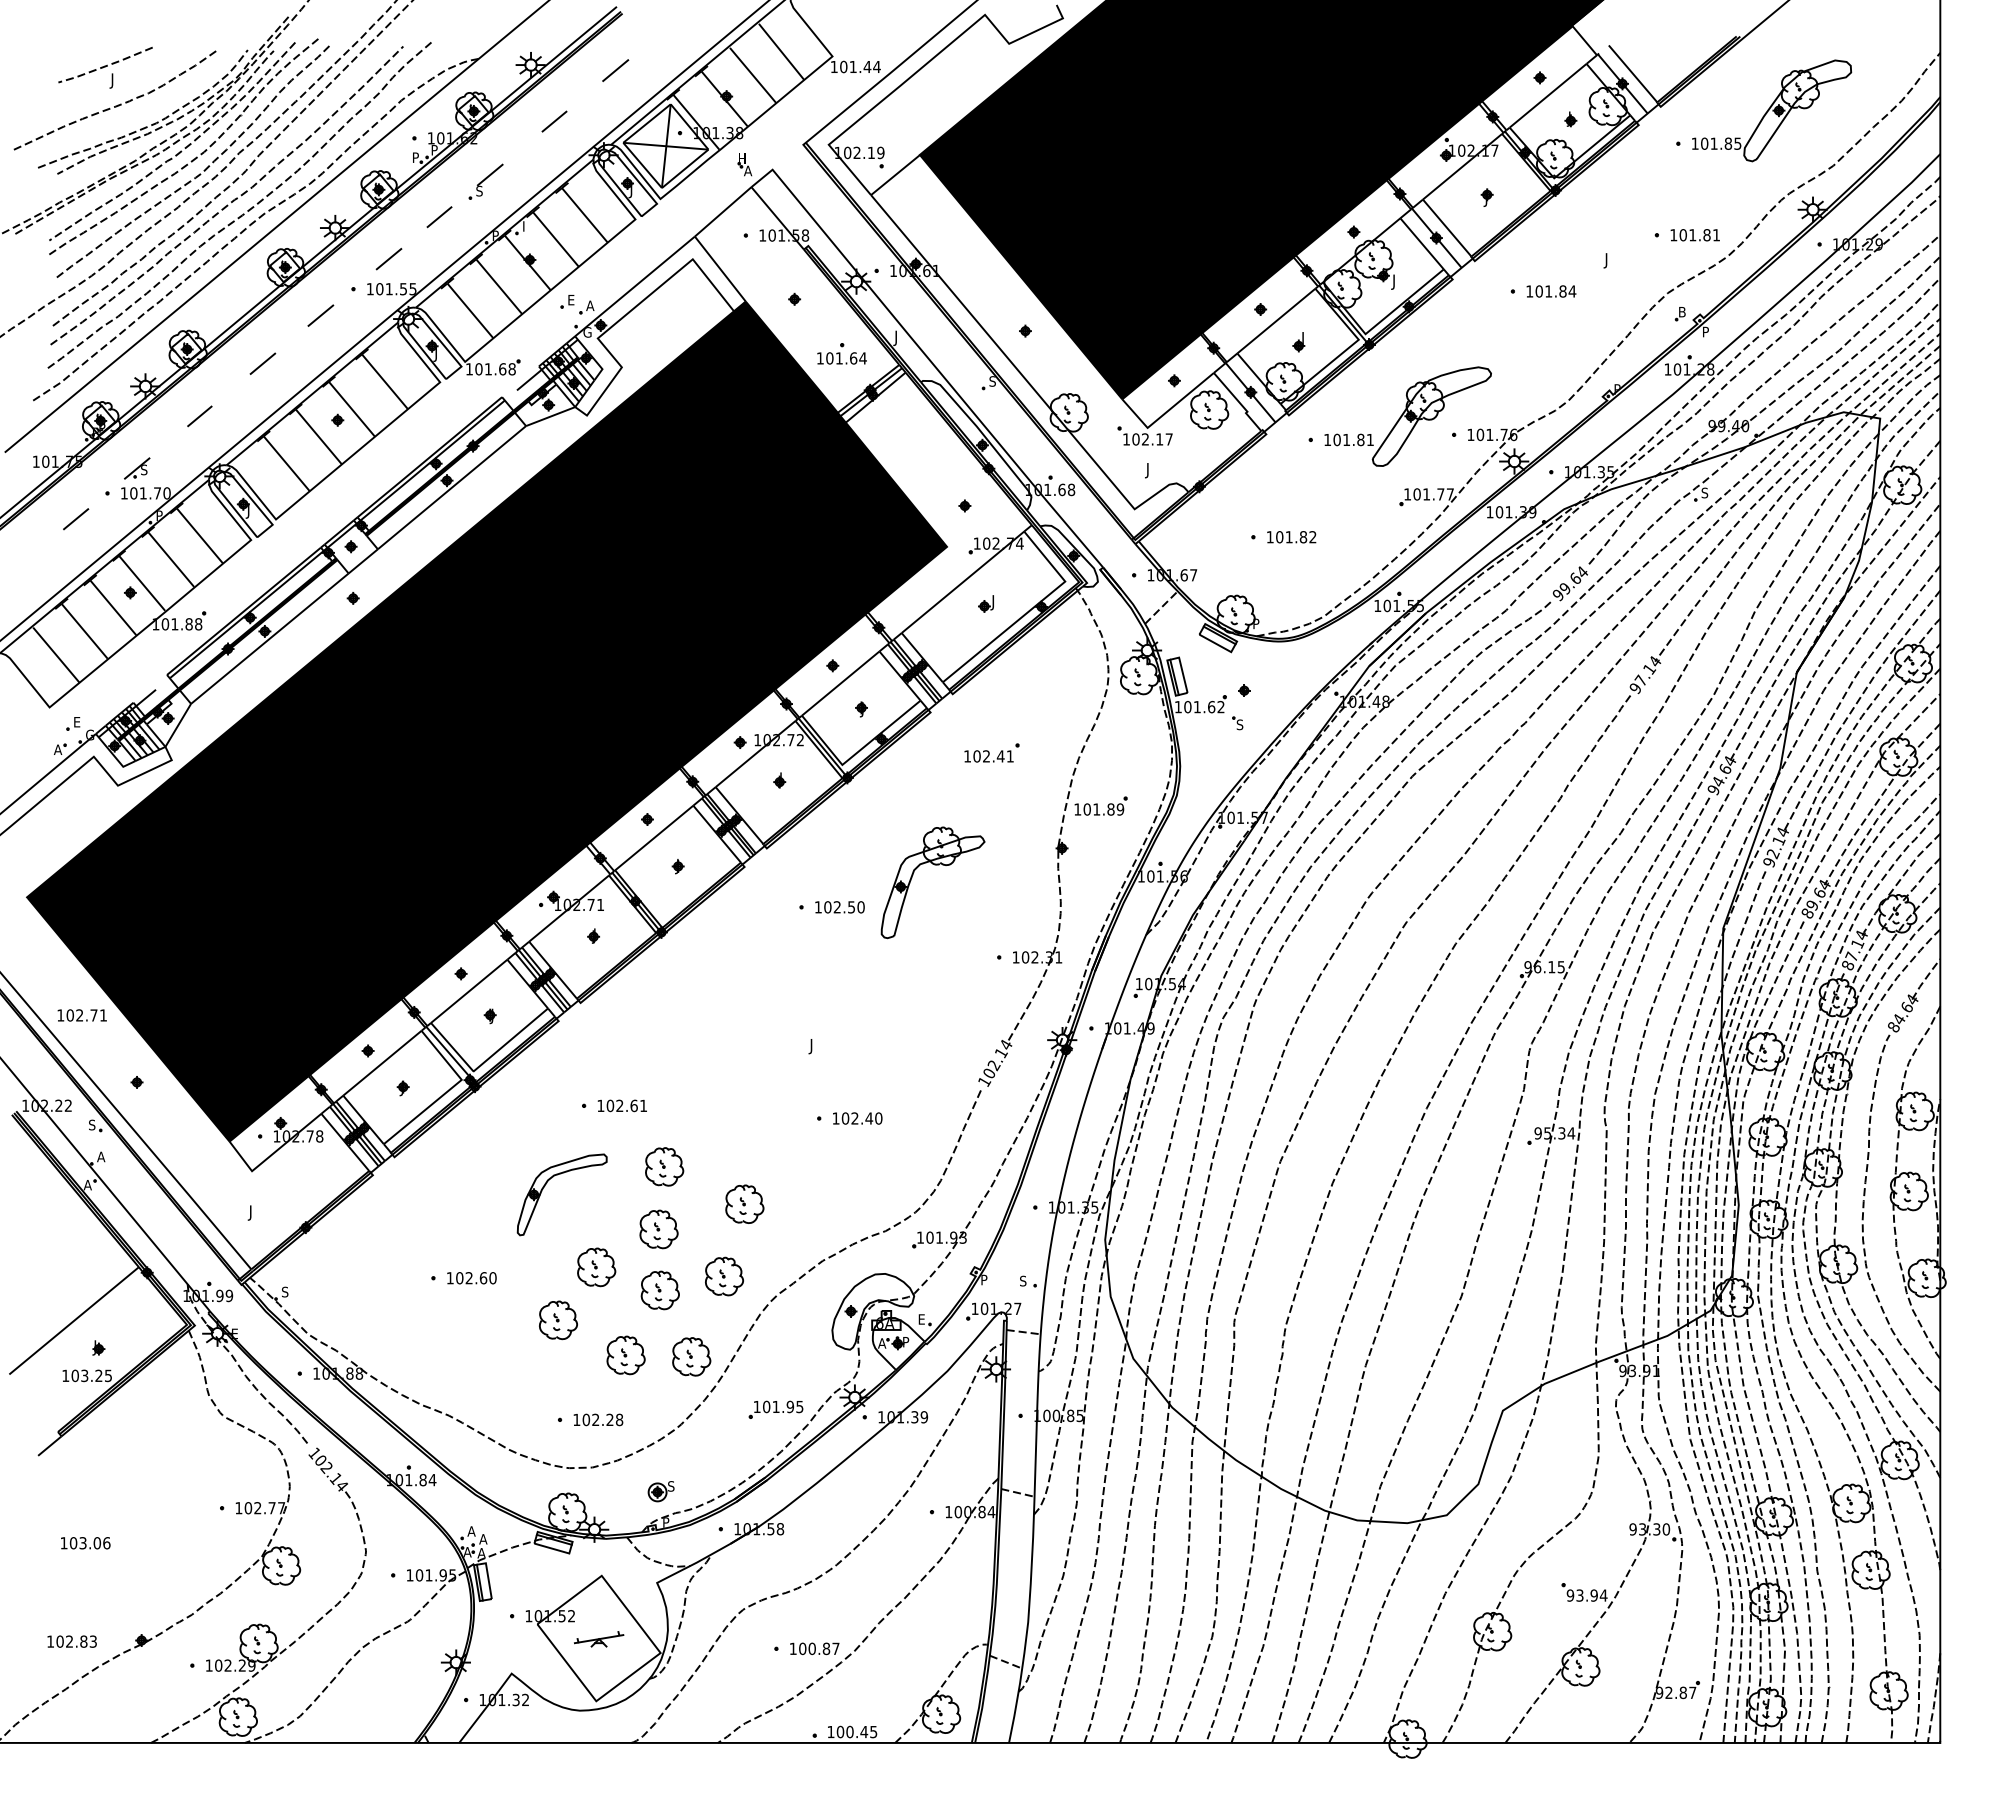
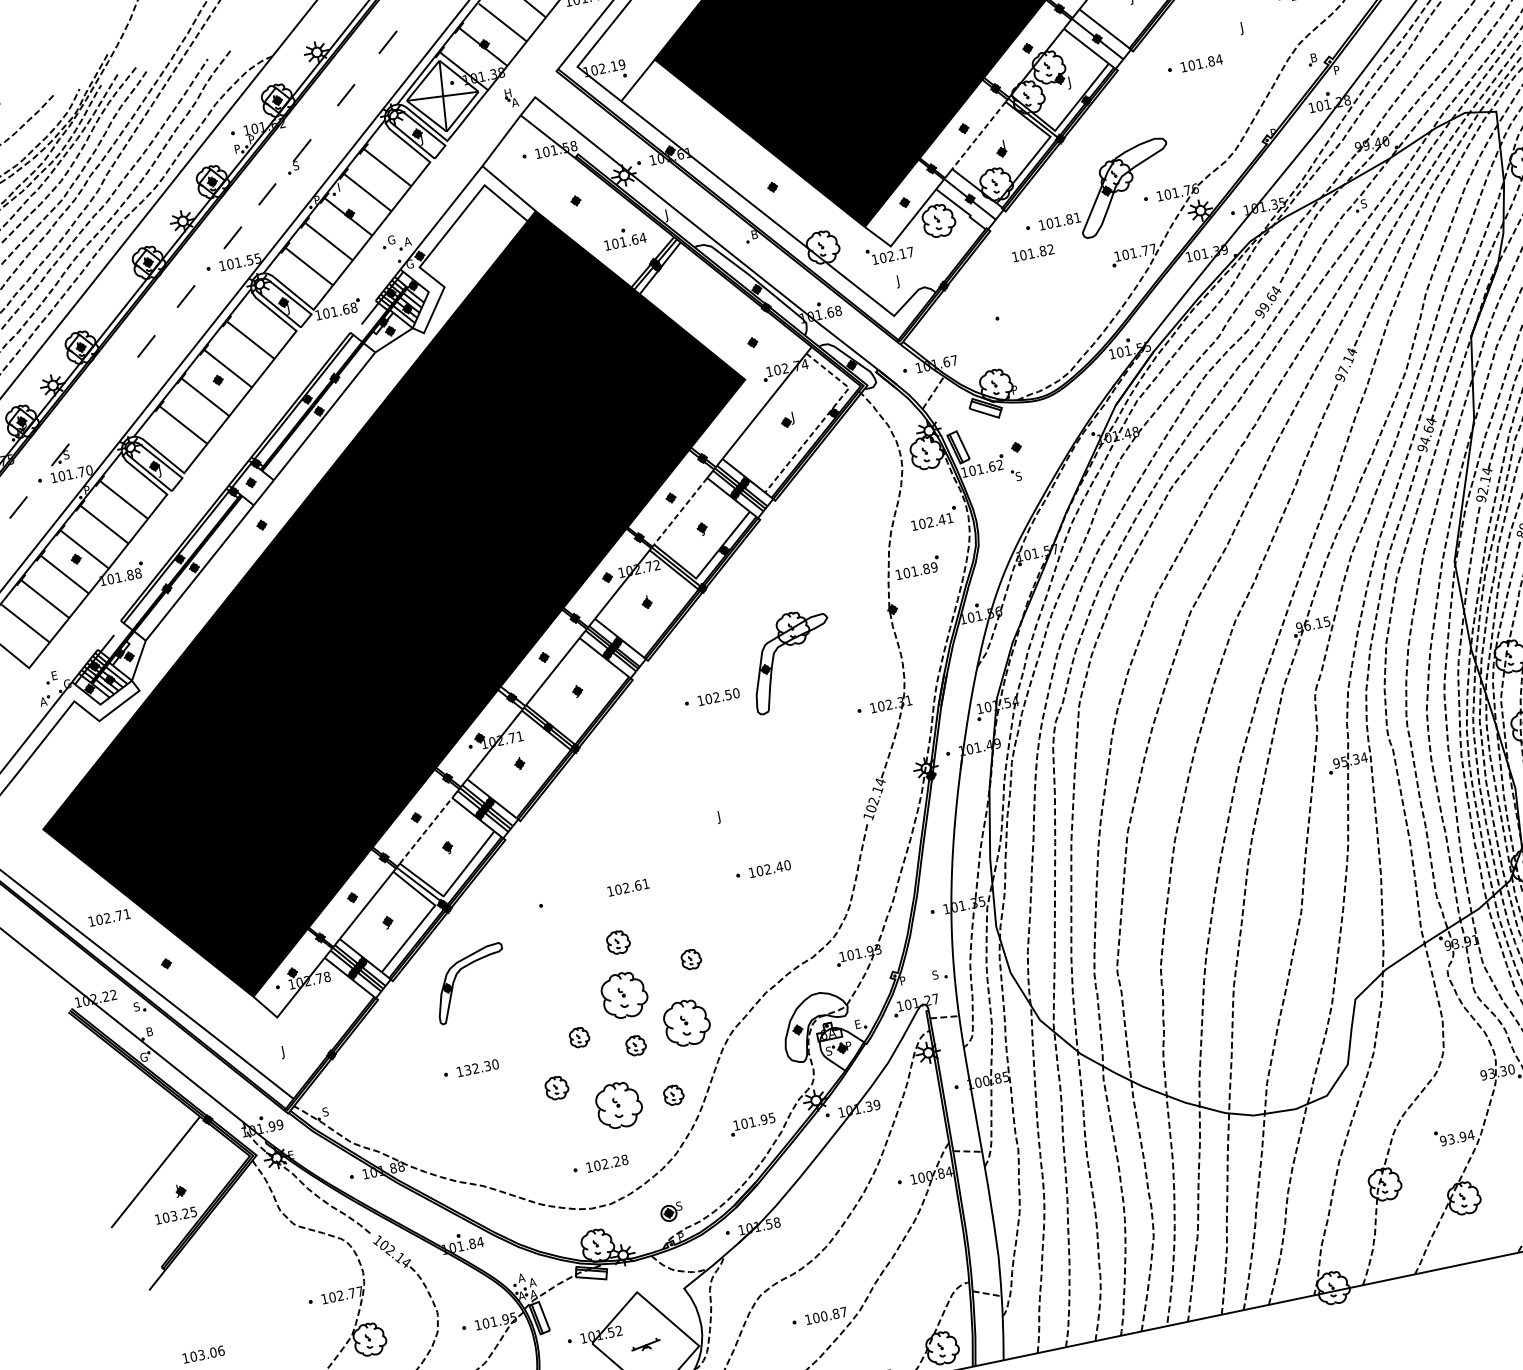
text: (571, 299) -> (391, 239), E -> G
line: (1276, 321) -> (979, 135), solid -> dashed
text: (992, 381) -> (754, 234), S -> B
line: (199, 416) -> (103, 401), removed
text: (1291, 537) -> (1033, 253), moved
line: (1029, 611) -> (824, 418), solid -> dashed
line: (840, 683) -> (680, 511), solid -> dashed
part: (991, 752) -> (933, 518), moved
line: (469, 991) -> (426, 830), solid -> dashed
text: (621, 1105) -> (627, 887), moved
text: (101, 1156) -> (149, 1031), A -> B
part: (664, 1166) -> (618, 942), size x0.7
part: (547, 1183) -> (456, 976), moved
text: (87, 1184) -> (143, 1056), A -> G
part: (744, 1203) -> (690, 958), size x0.6
part: (658, 1229) -> (624, 995), size x1.4
part: (596, 1267) -> (579, 1037), size x0.6
part: (724, 1276) -> (687, 1022), size x1.4
text: (471, 1278) -> (477, 1068), 102.60 -> 132.30
part: (659, 1290) -> (635, 1045), size x0.6
part: (558, 1320) -> (557, 1088), size x0.7
text: (882, 1343) -> (829, 1051), A -> S
part: (625, 1355) -> (618, 1105), size x1.4
part: (691, 1356) -> (673, 1094), size x0.6
part: (599, 1639) -> (646, 1345), size x0.7

